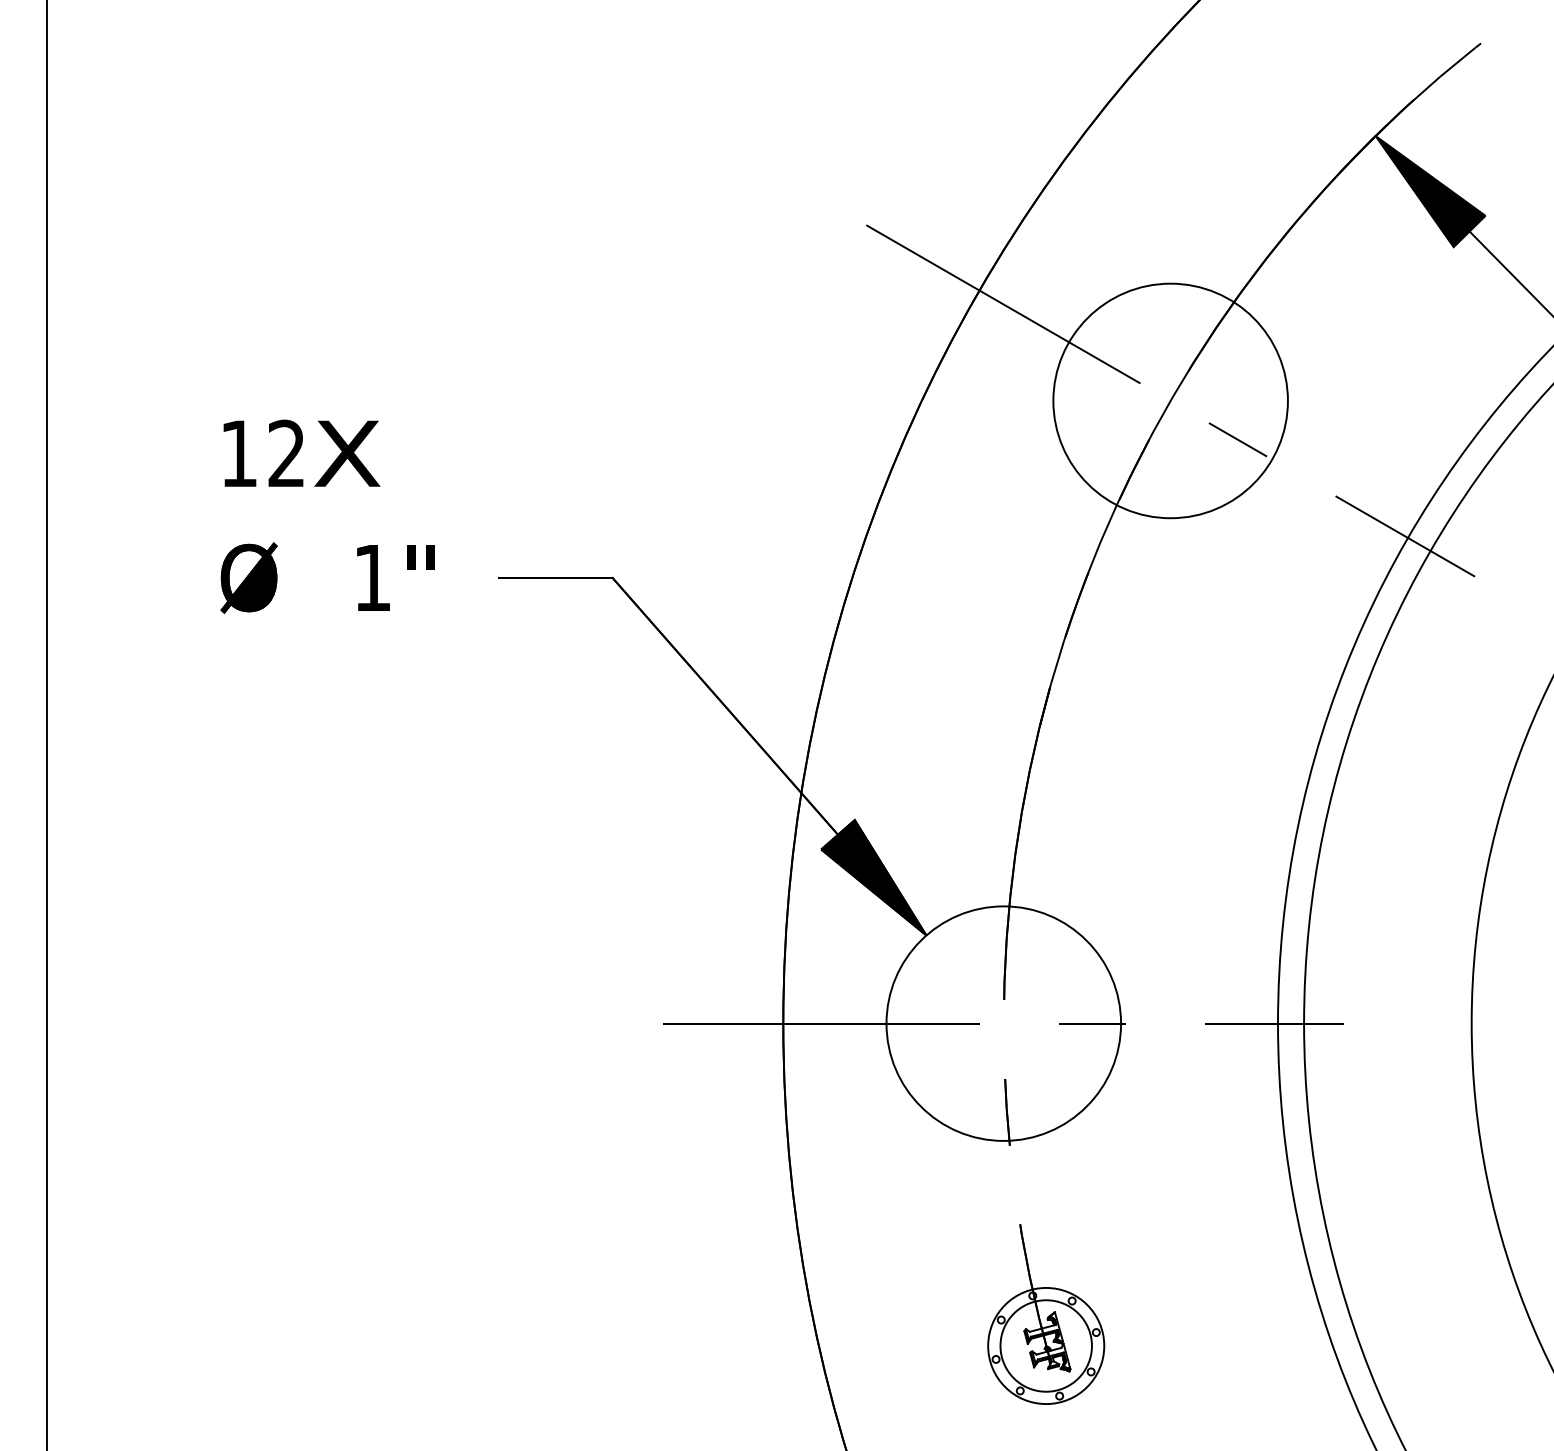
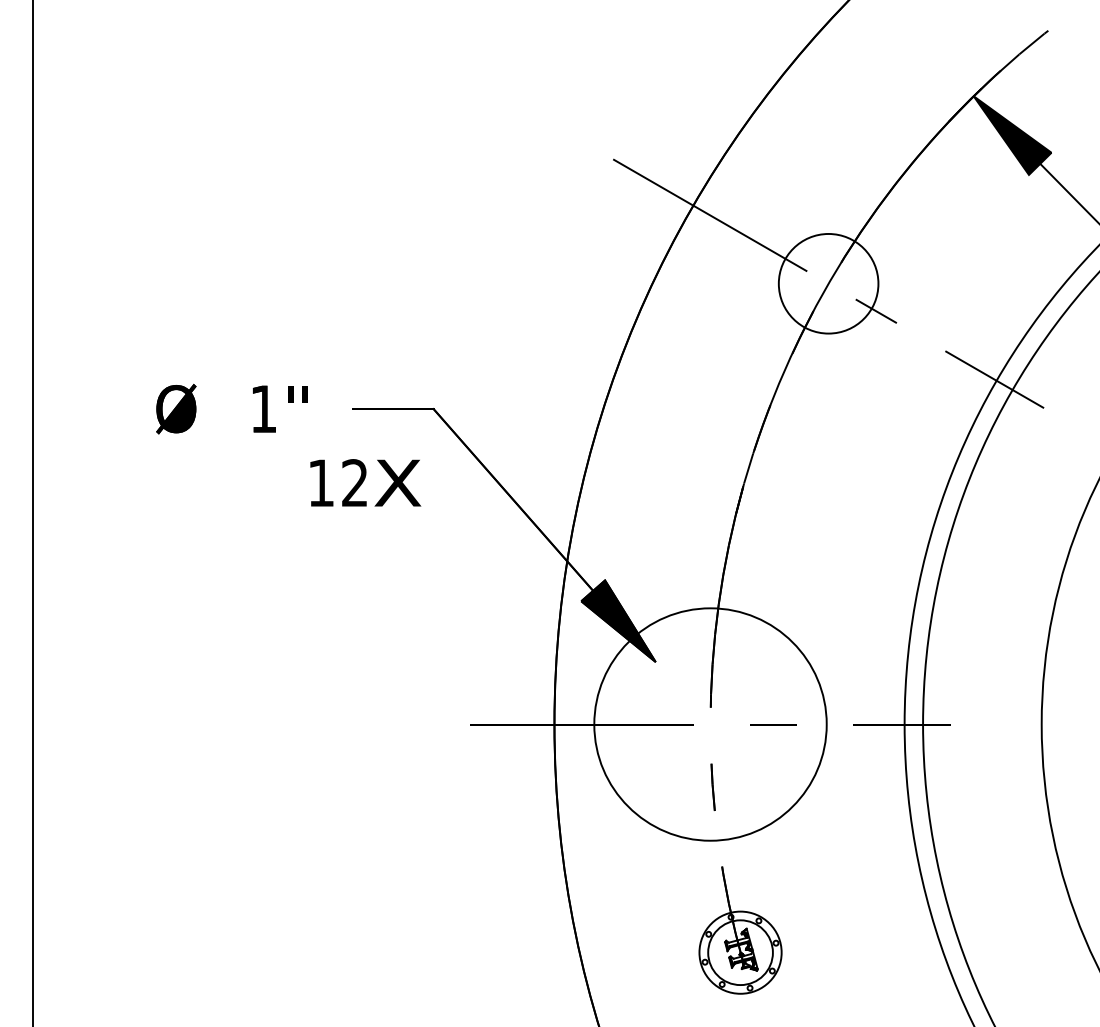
circle: (1170, 400) -> (828, 283), size x0.6
text: (301, 452) -> (365, 482), moved
circle: (1003, 1023) -> (710, 724), size x1.4

